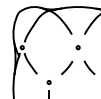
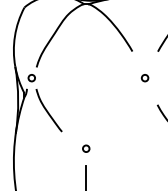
line: (67, 67) -> (123, 118), removed

